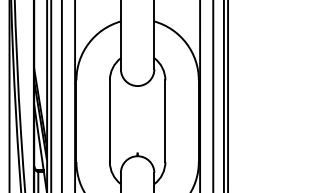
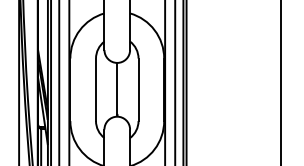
line: (137, 118) -> (117, 87), added

